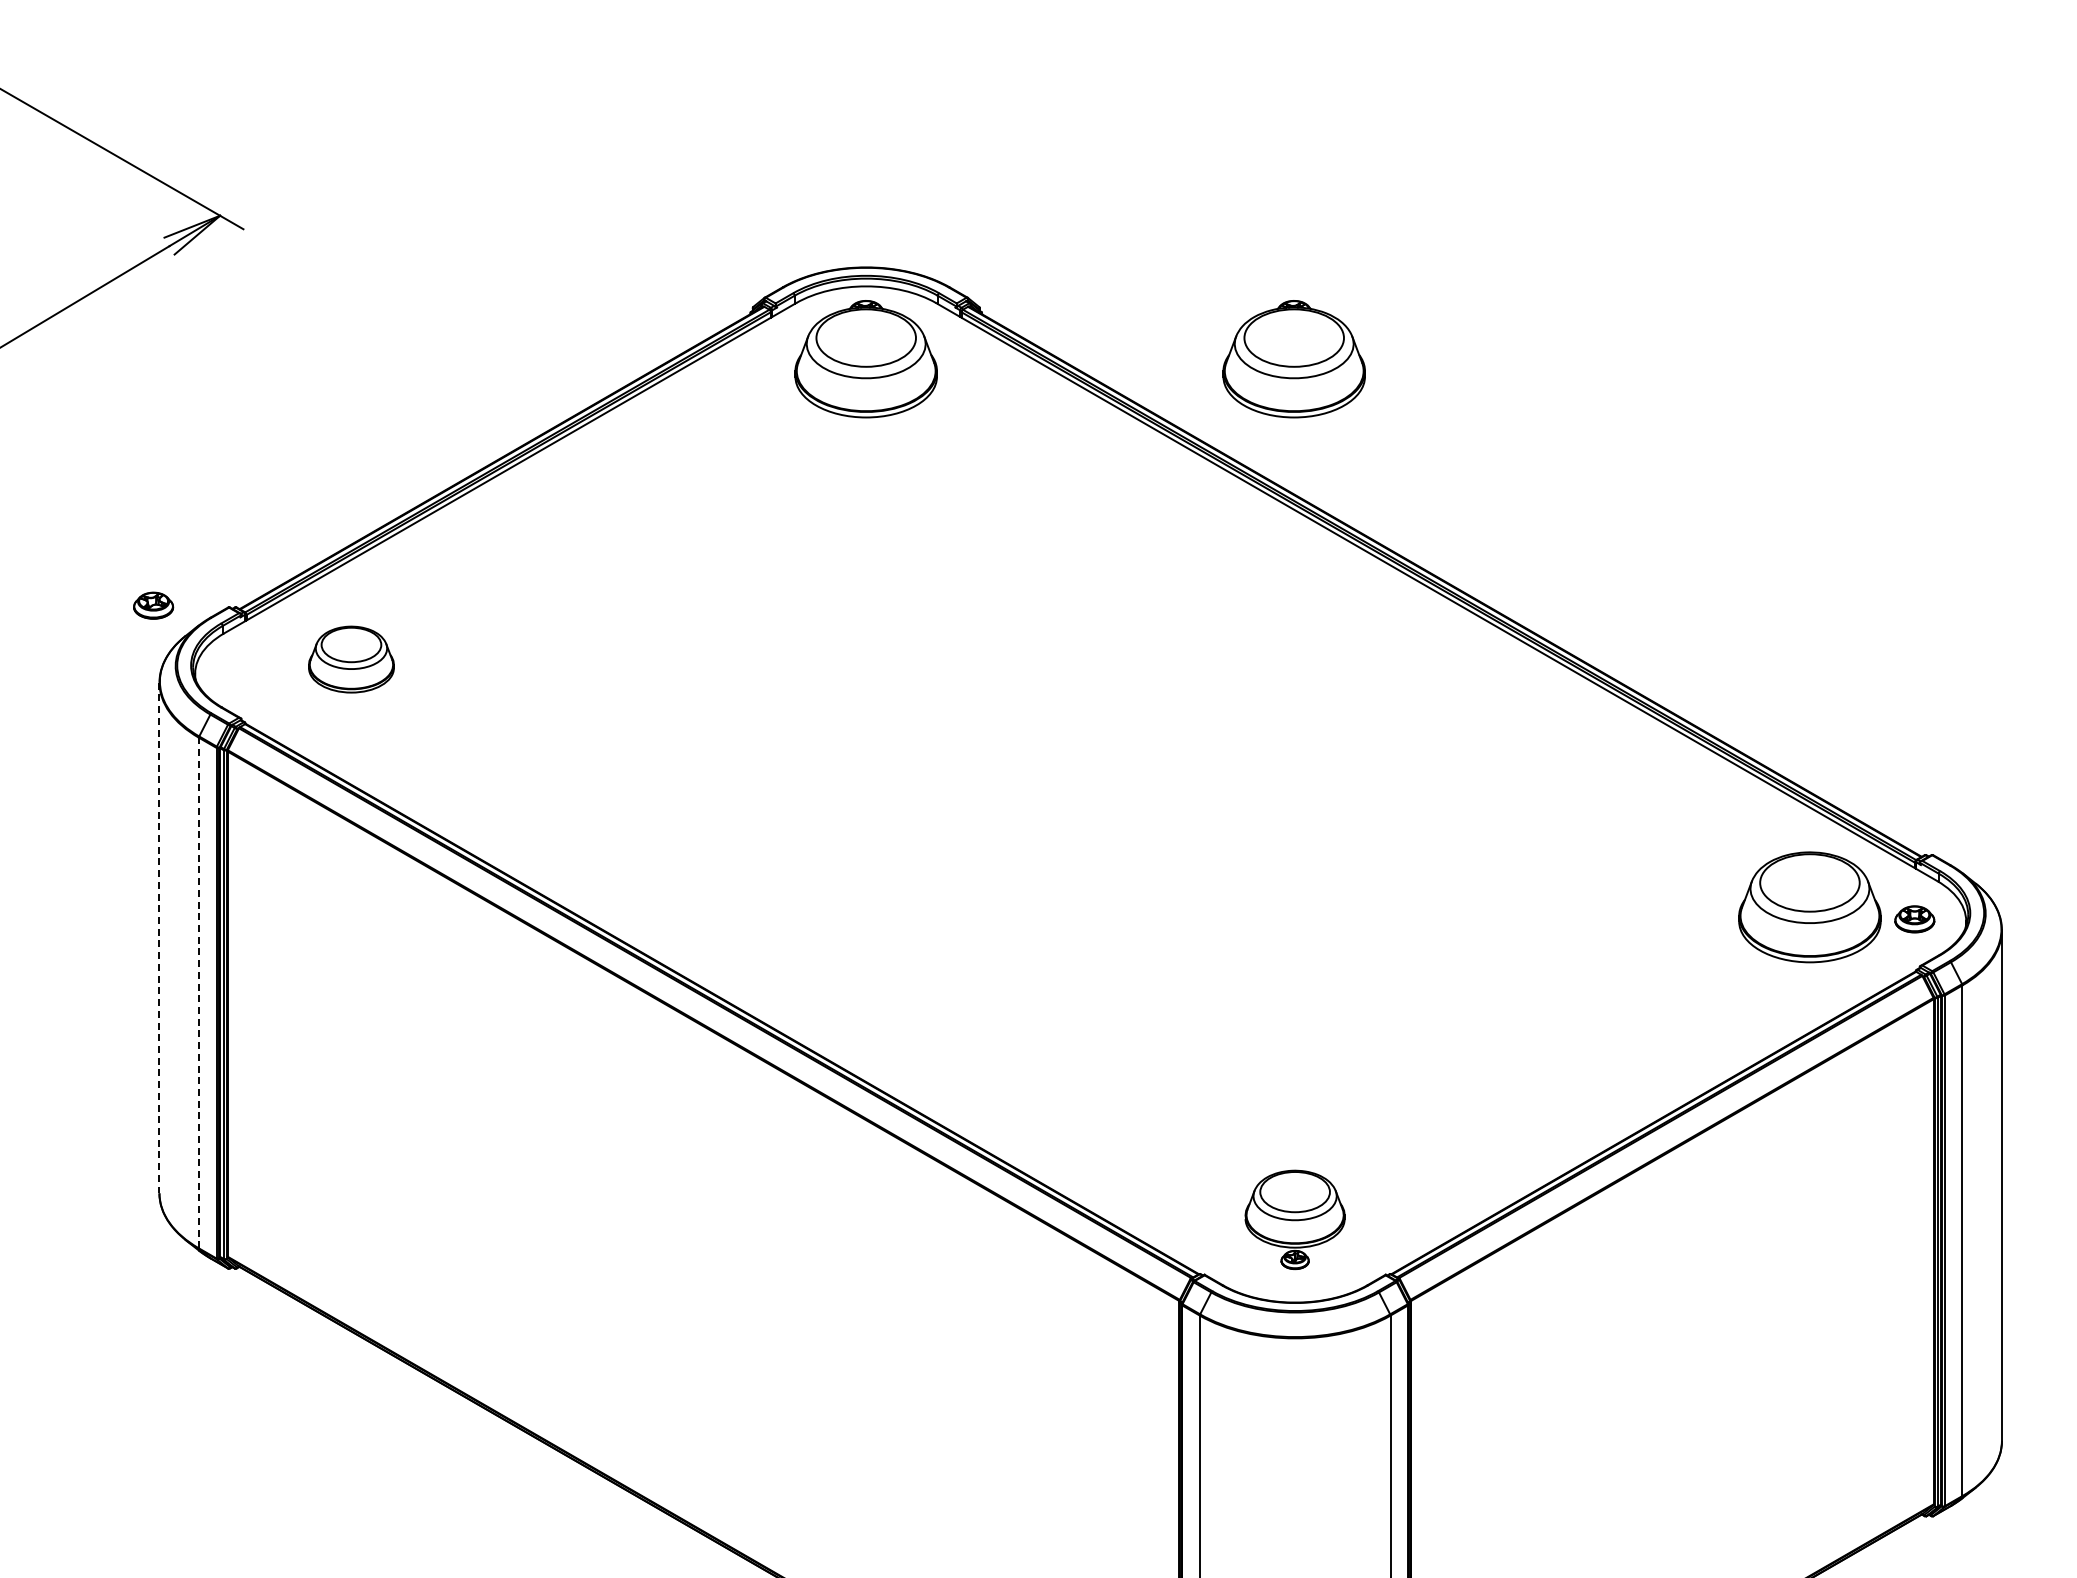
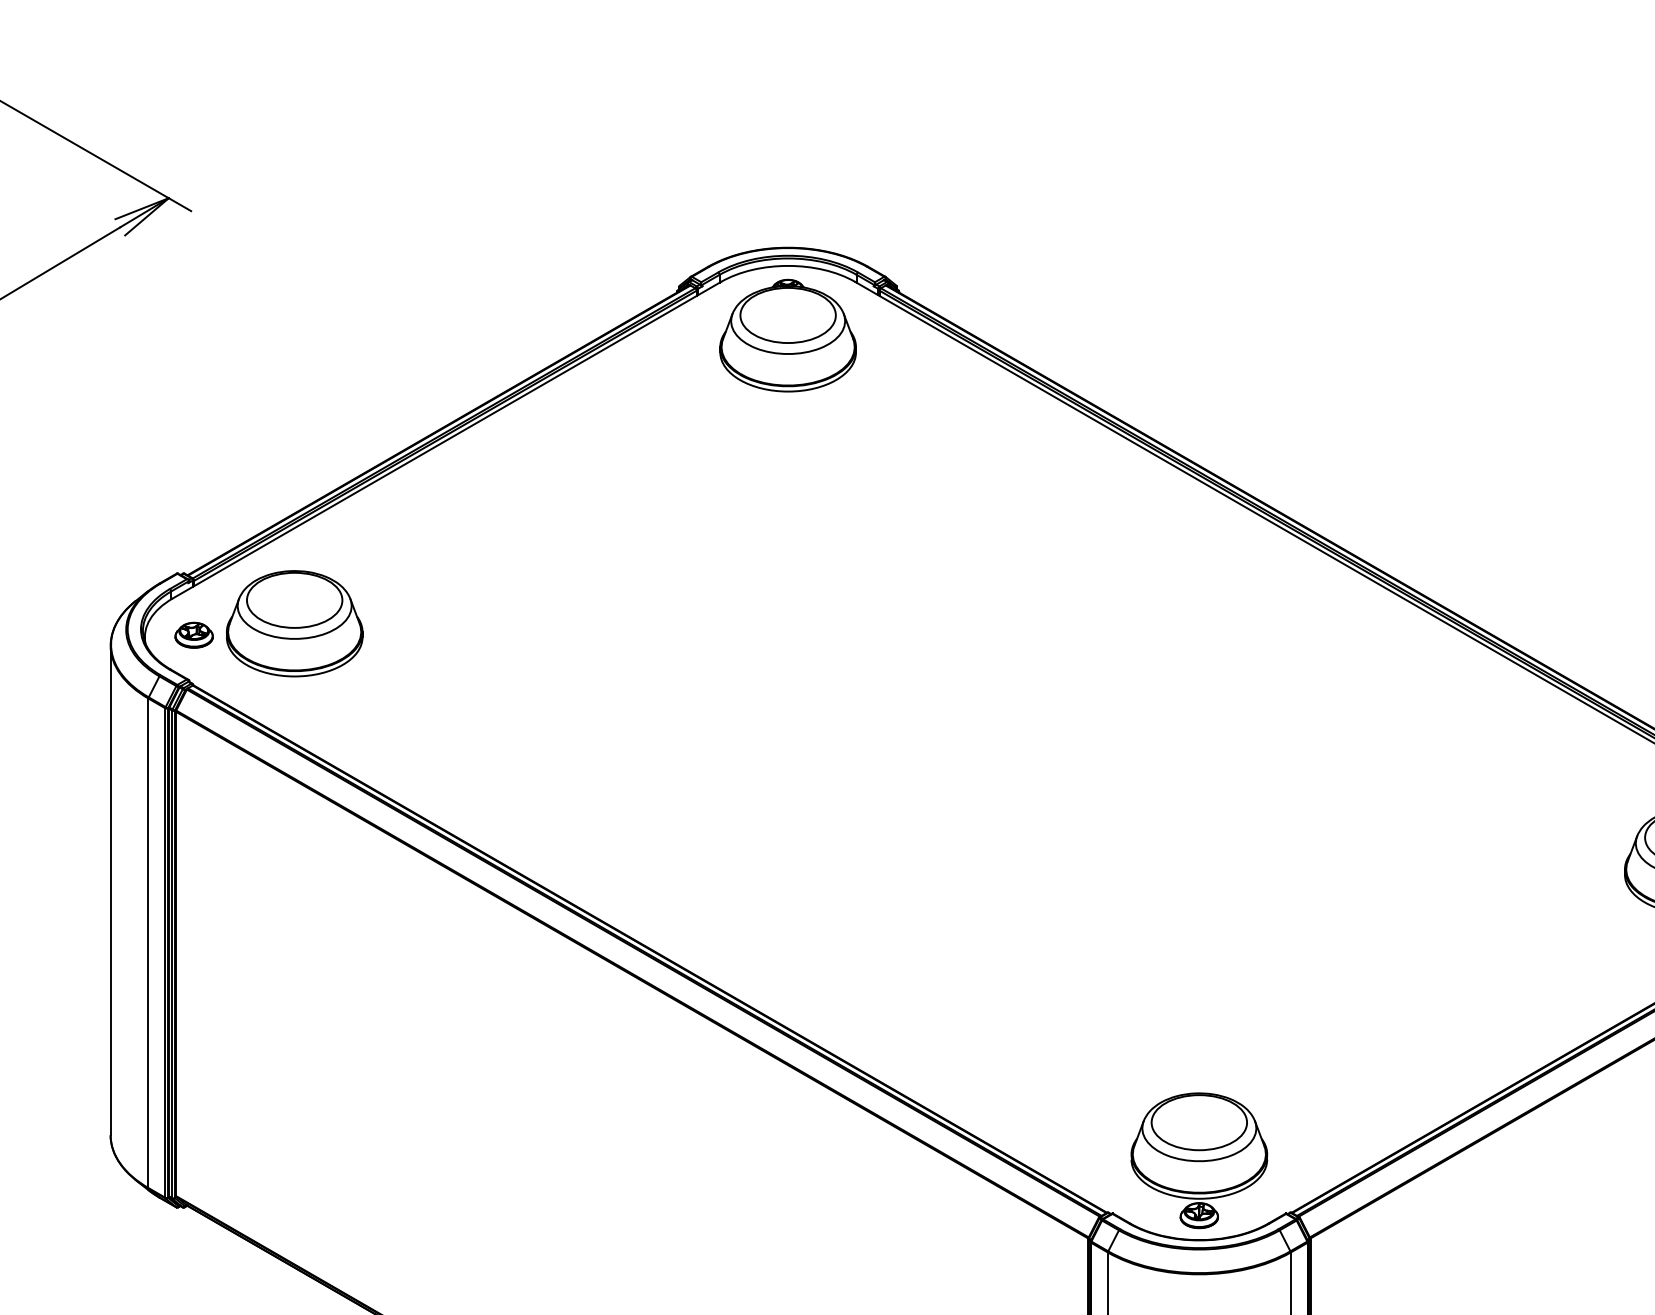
part: (1293, 359) -> (1197, 335), removed
part: (153, 605) -> (194, 635), moved
part: (351, 659) -> (294, 623), size x1.67
line: (159, 938) -> (110, 891), dashed -> solid
line: (198, 992) -> (148, 942), dashed -> solid
part: (1294, 1219) -> (1198, 1160), size x1.43

